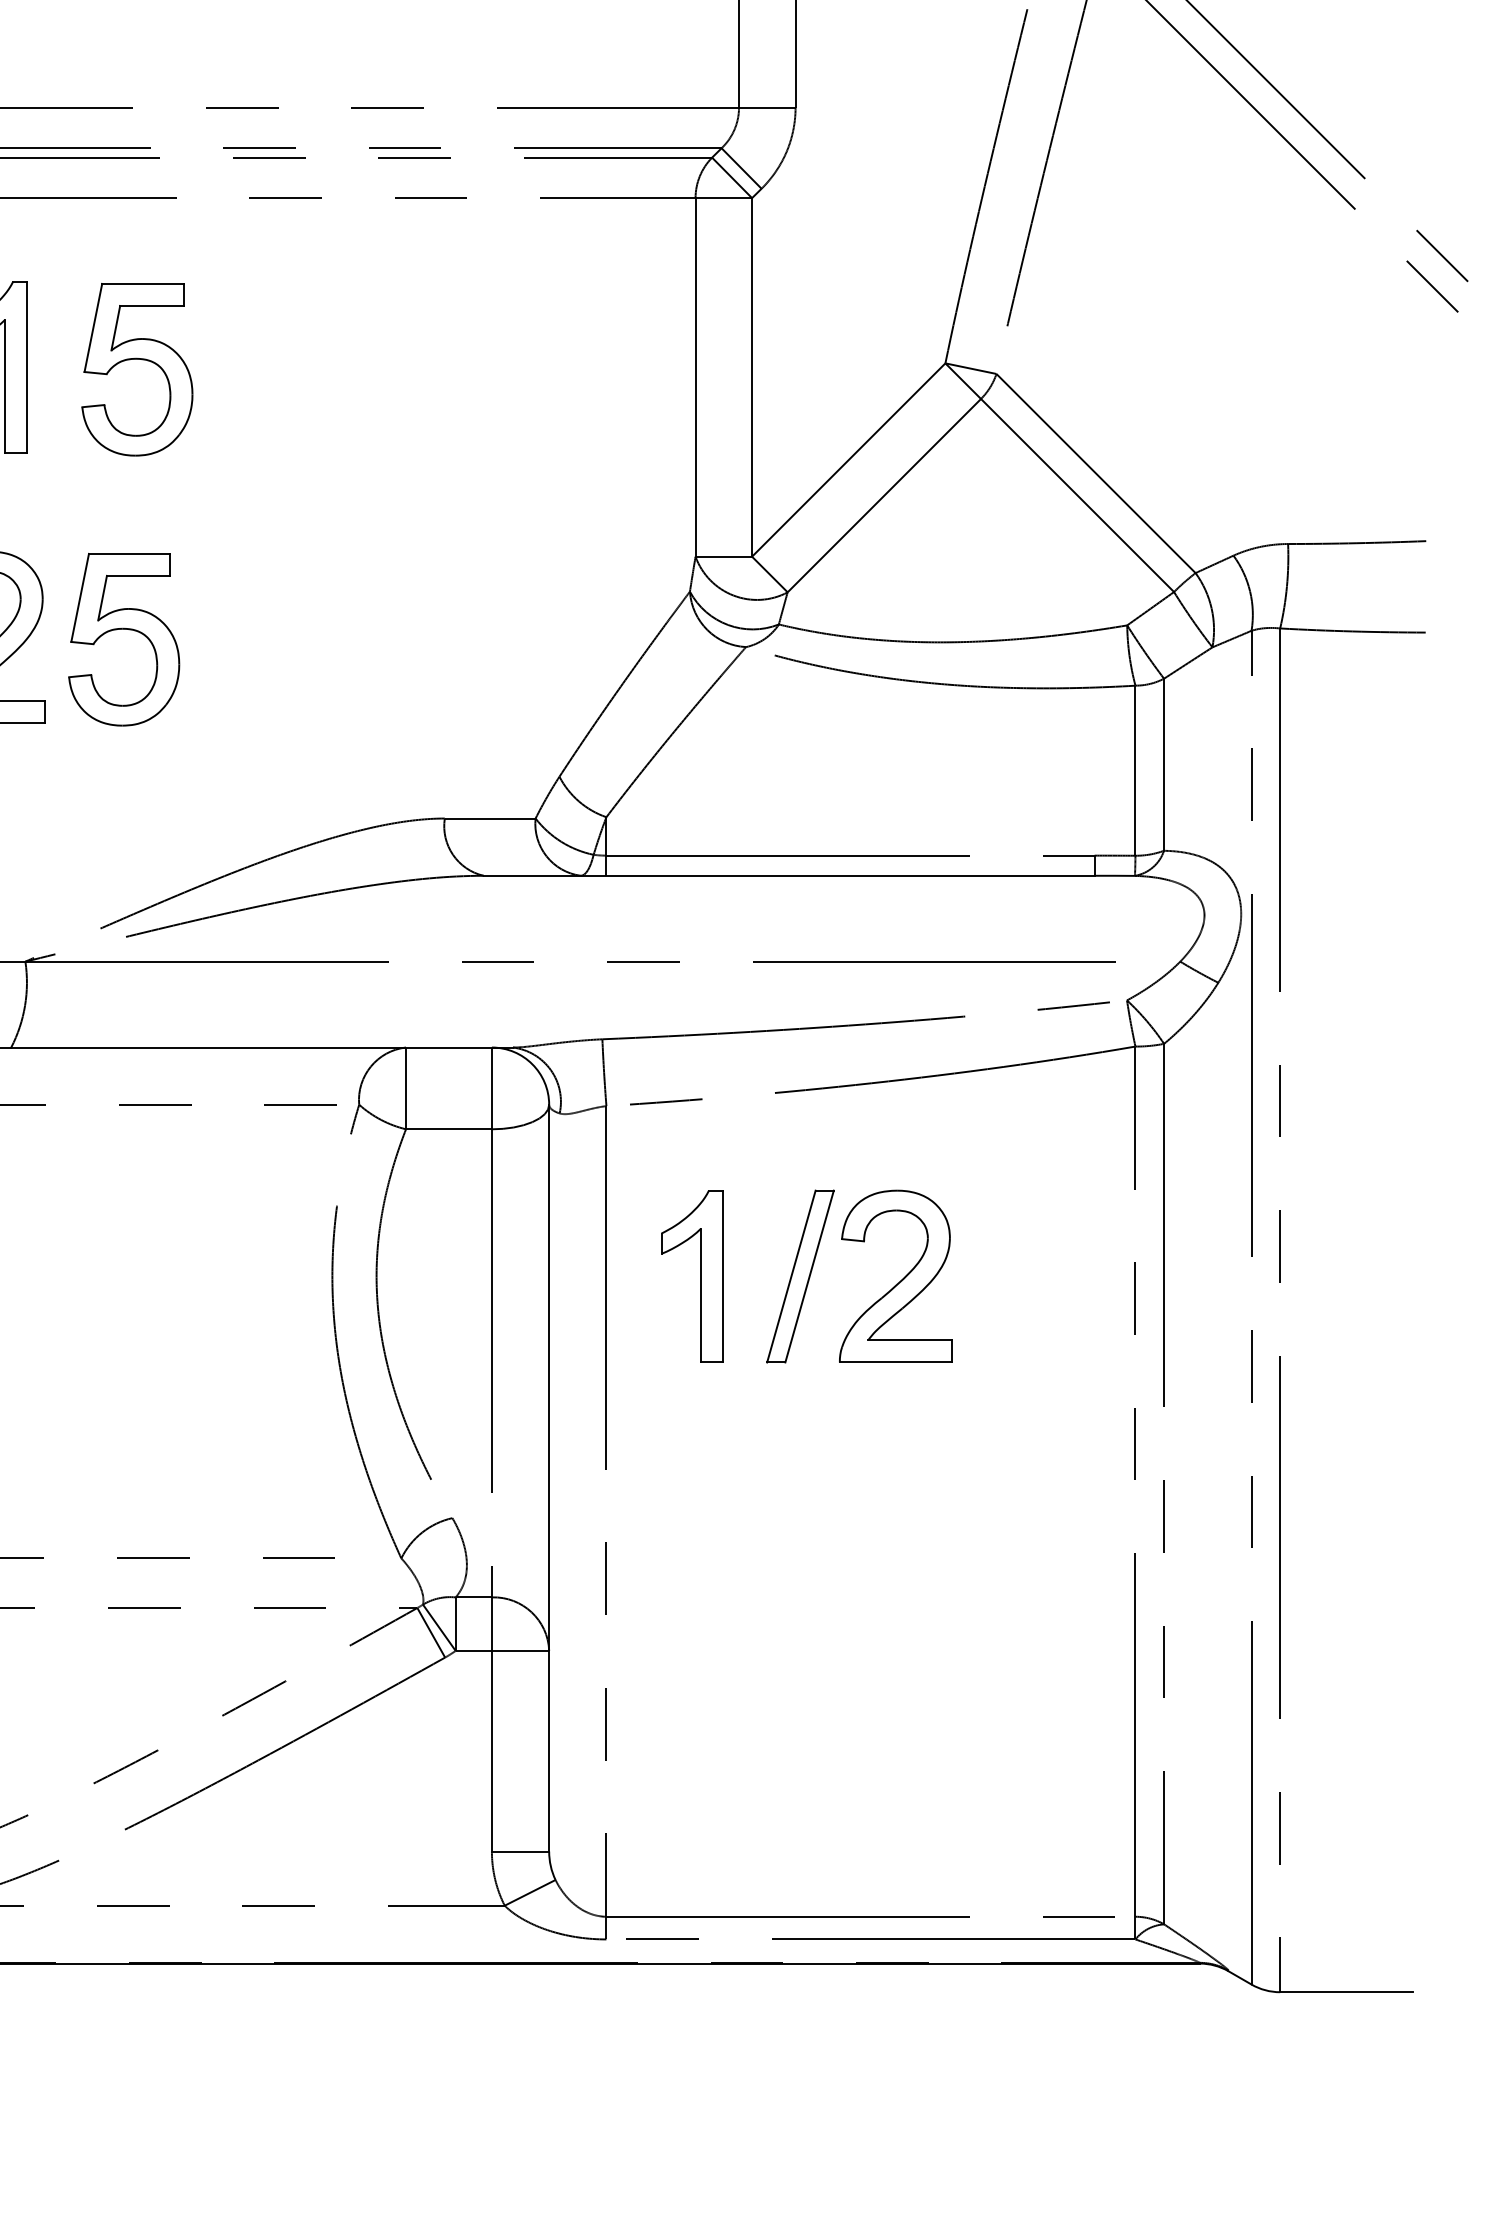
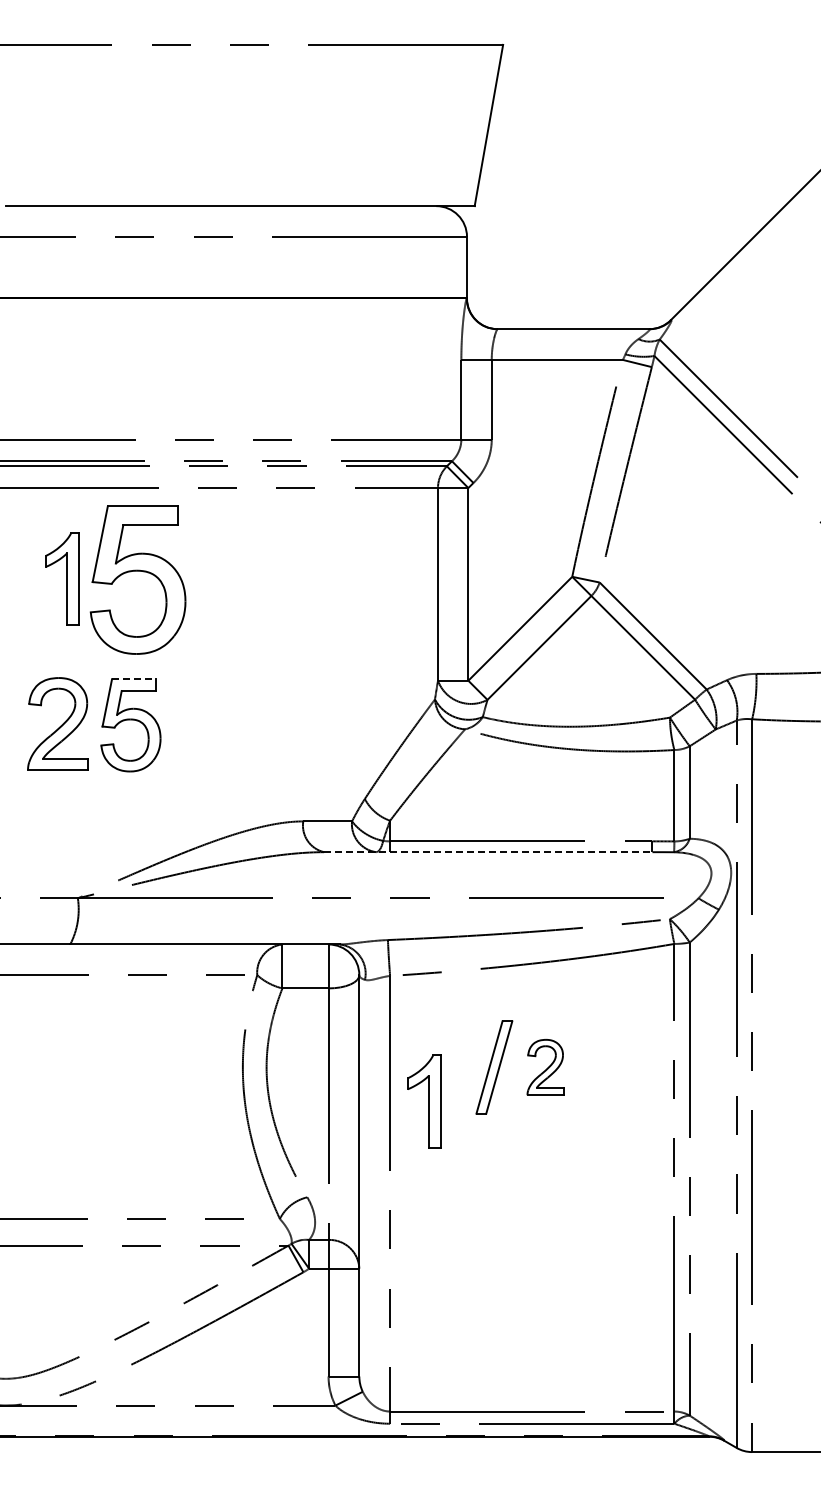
part: (136, 370) -> (137, 580), size x1.6
line: (128, 554) -> (133, 679), solid -> dashed
line: (789, 876) -> (488, 852), solid -> dashed
part: (692, 1276) -> (424, 1101), moved
part: (895, 1276) -> (545, 1067), size x0.6

